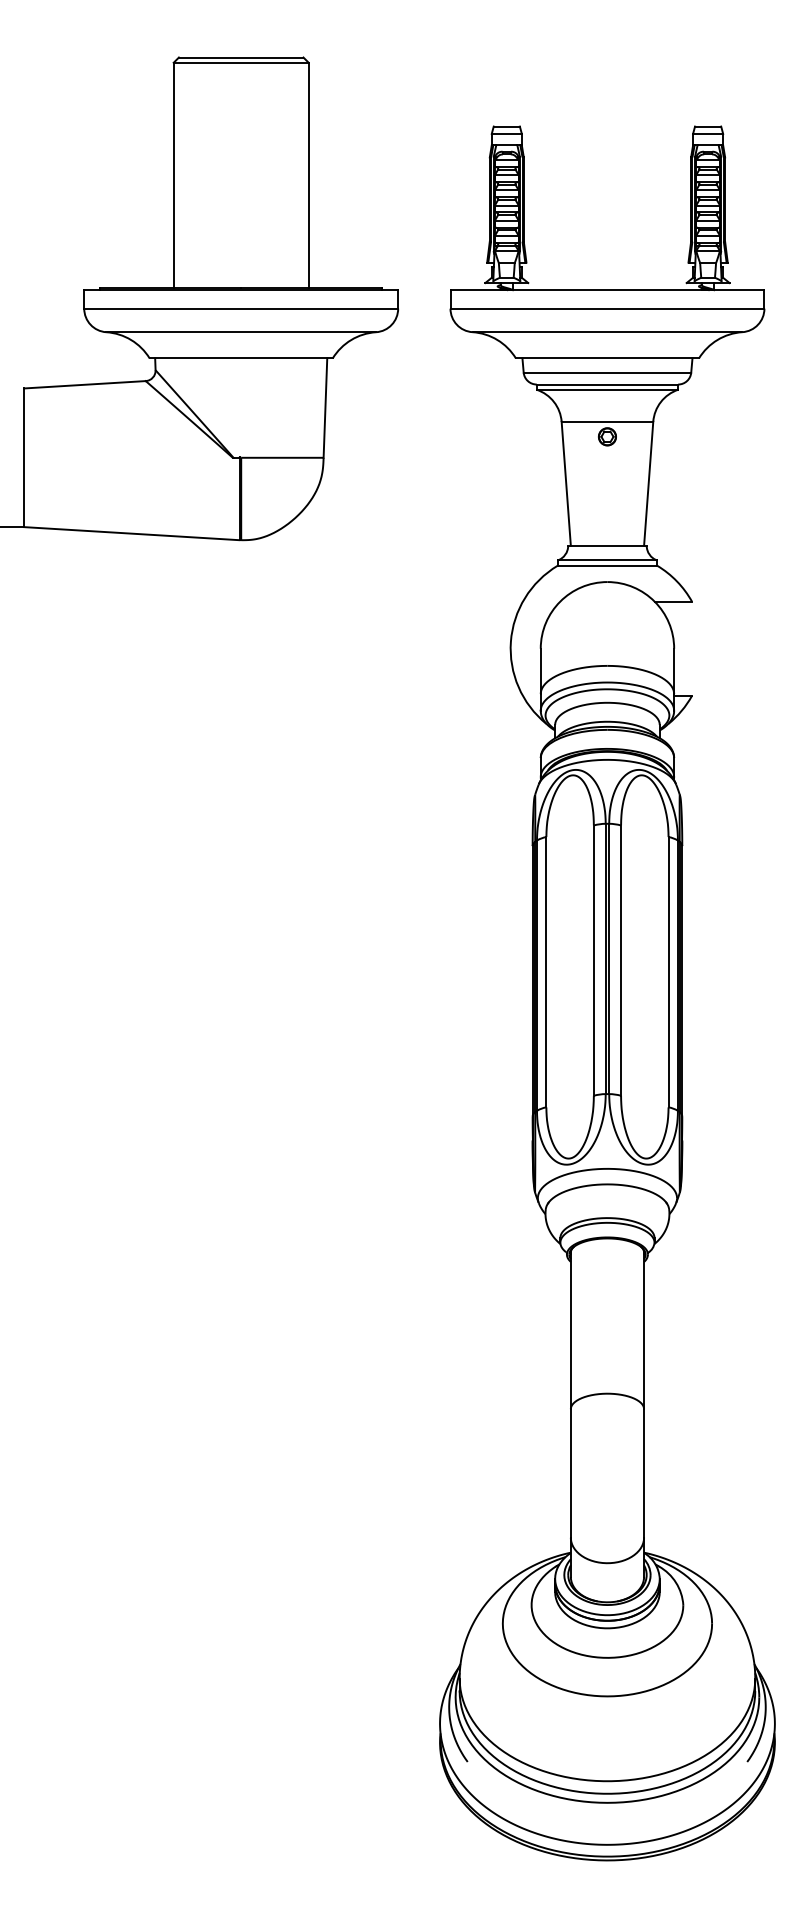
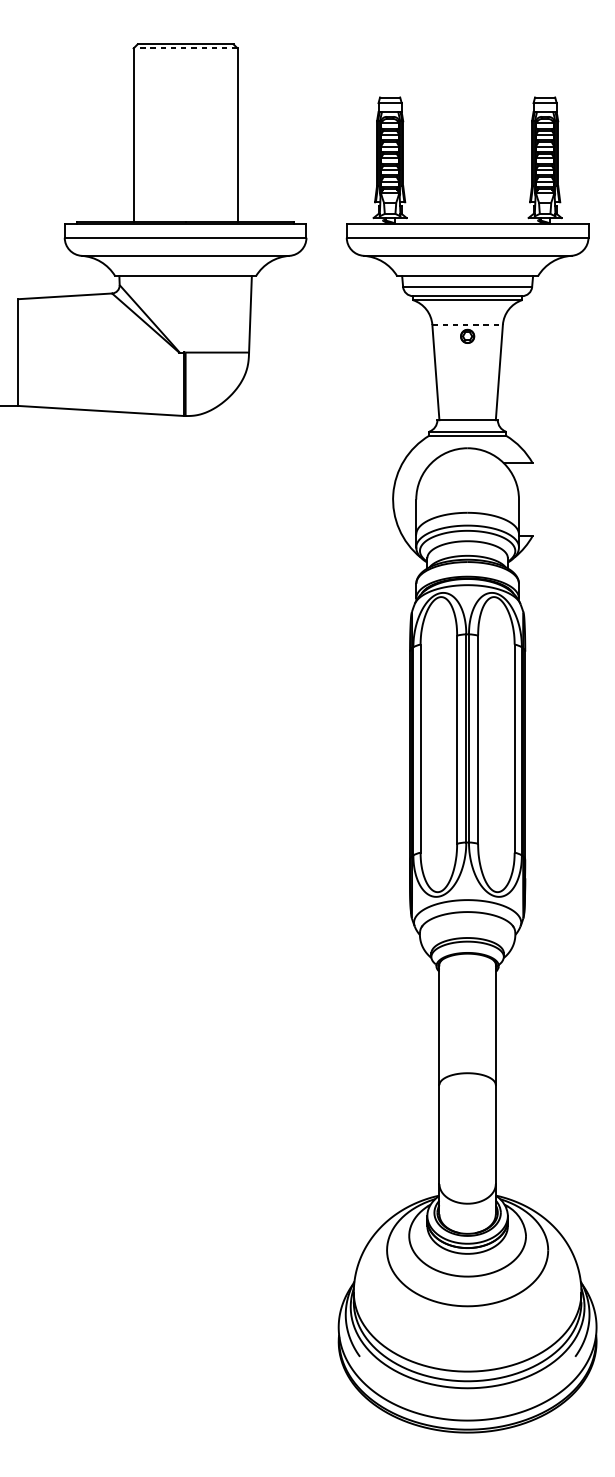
line: (240, 62) -> (185, 48), solid -> dashed
line: (607, 421) -> (467, 324), solid -> dashed

